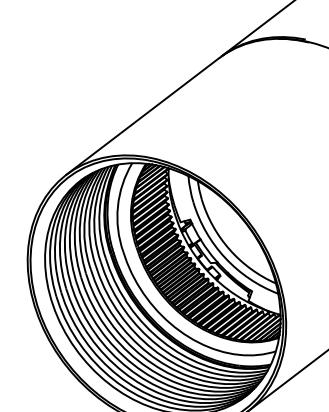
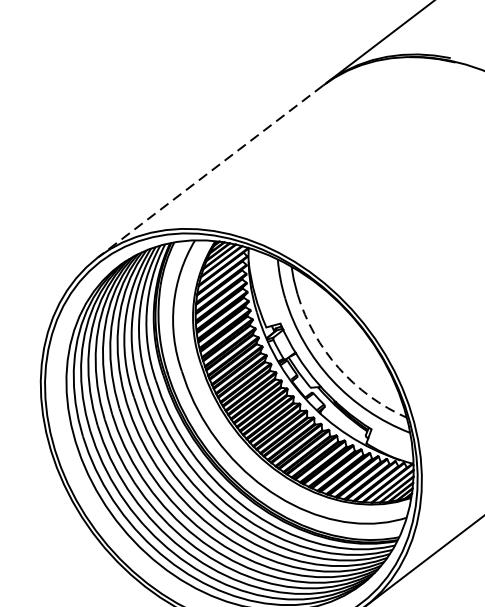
line: (142, 116) -> (210, 171), solid -> dashed
arc: (229, 249) -> (338, 367), solid -> dashed

